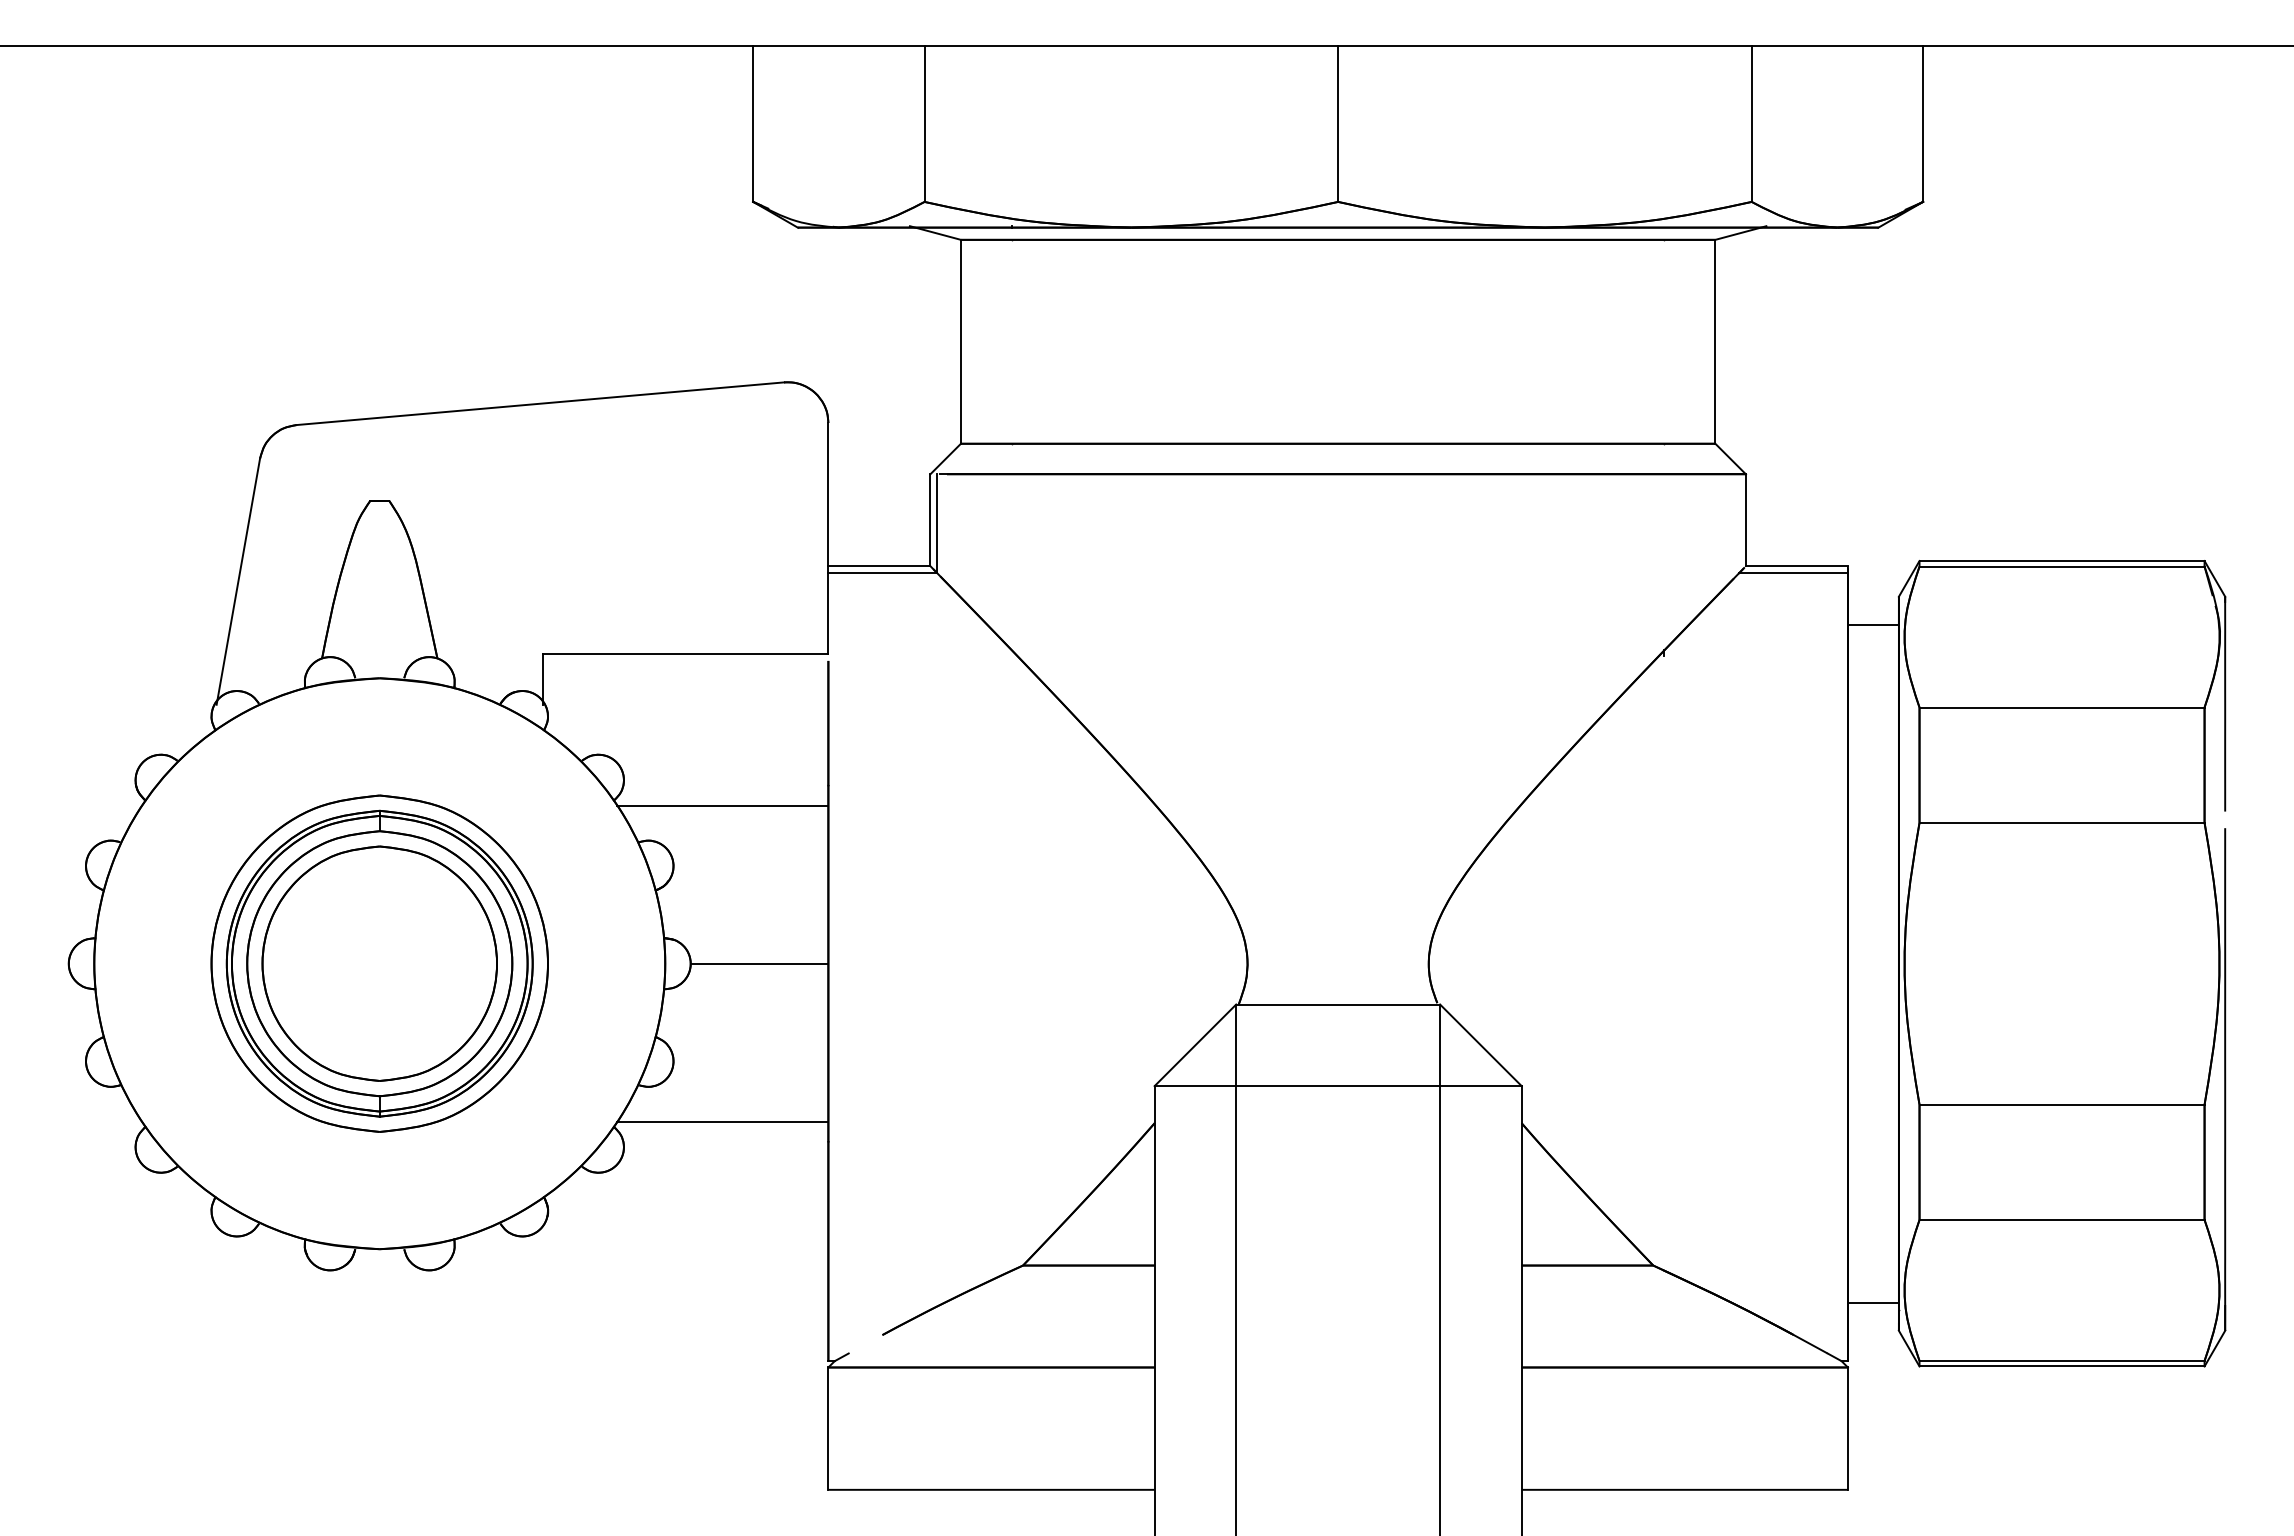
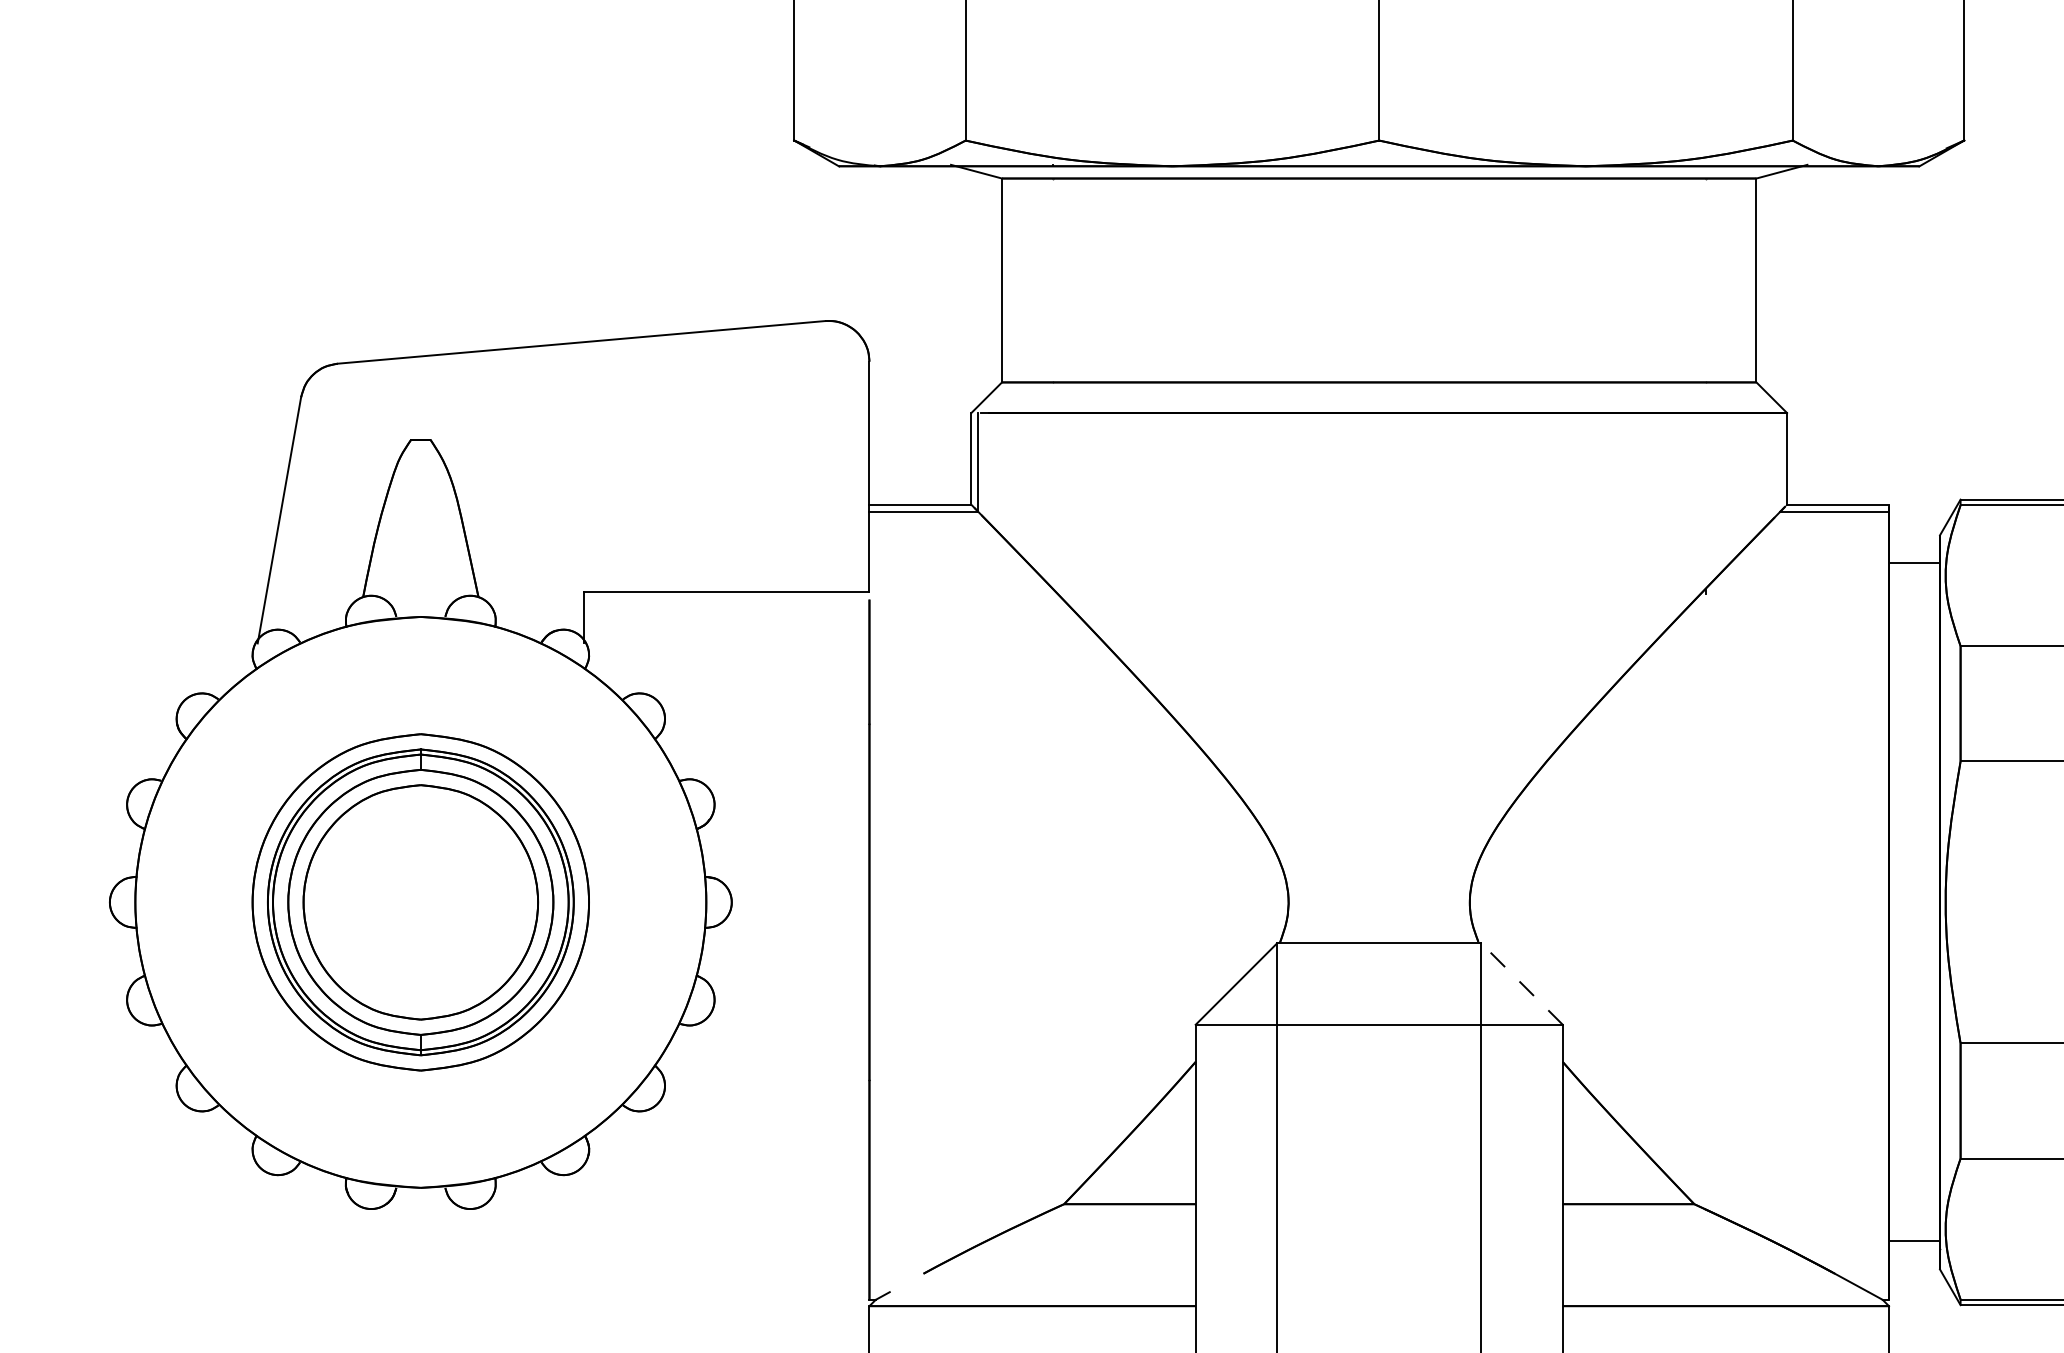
line: (722, 805) -> (763, 744), removed
line: (759, 963) -> (800, 902), removed
line: (1480, 1045) -> (1521, 984), solid -> dashed
line: (722, 1121) -> (763, 1060), removed

